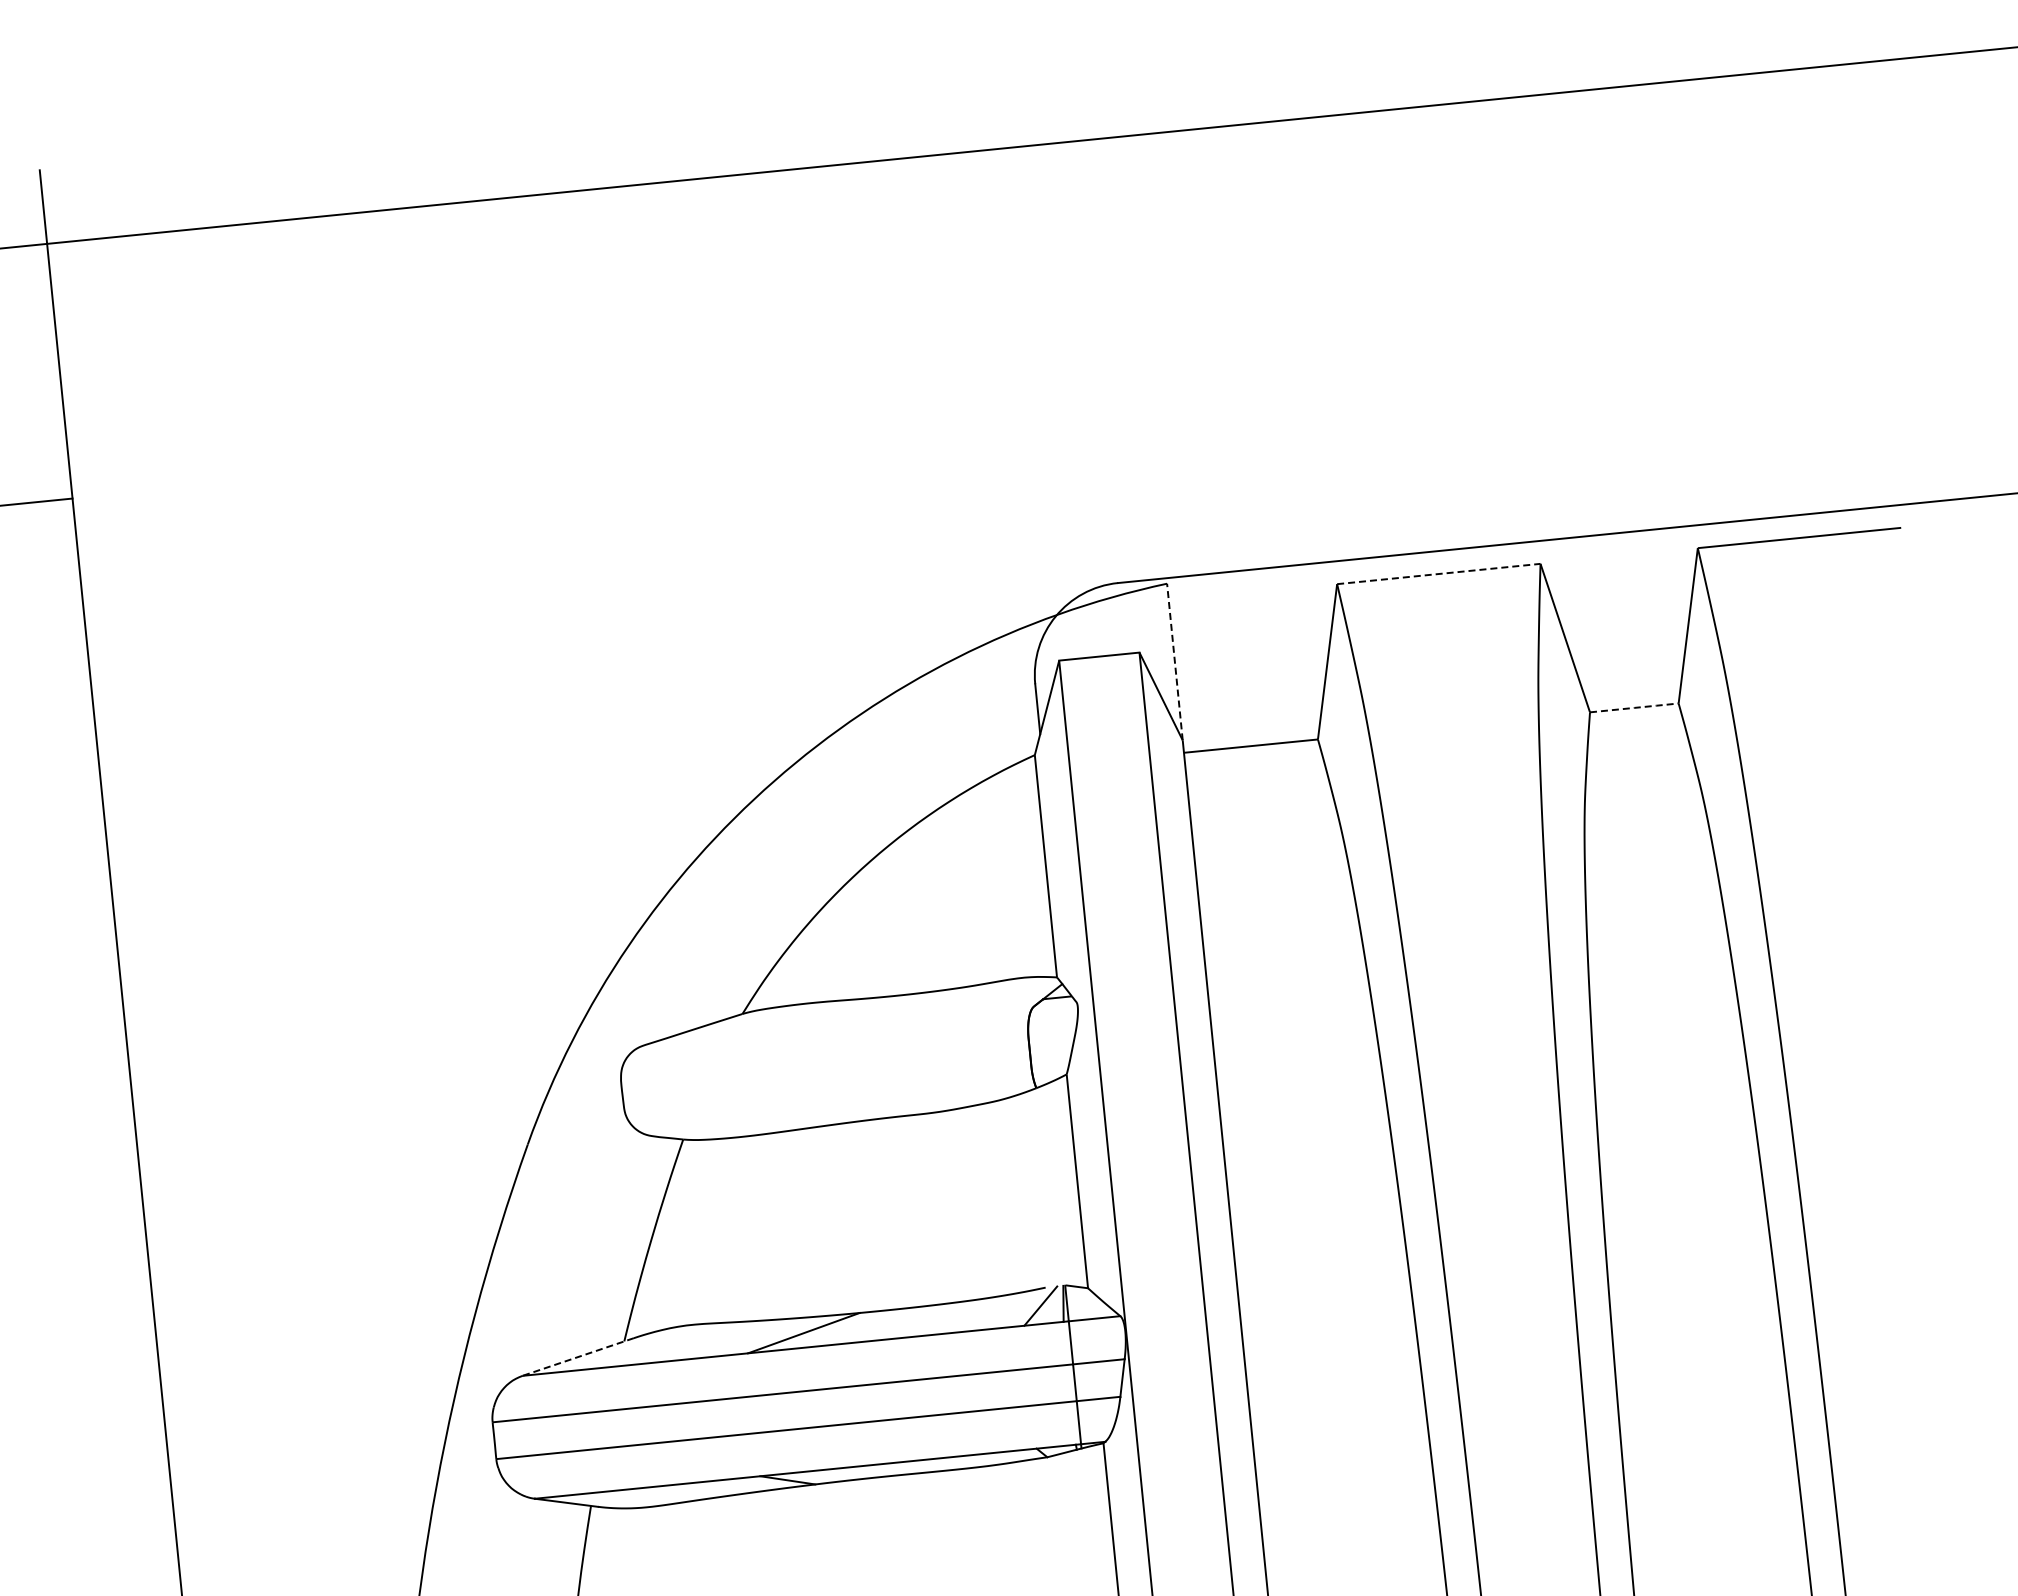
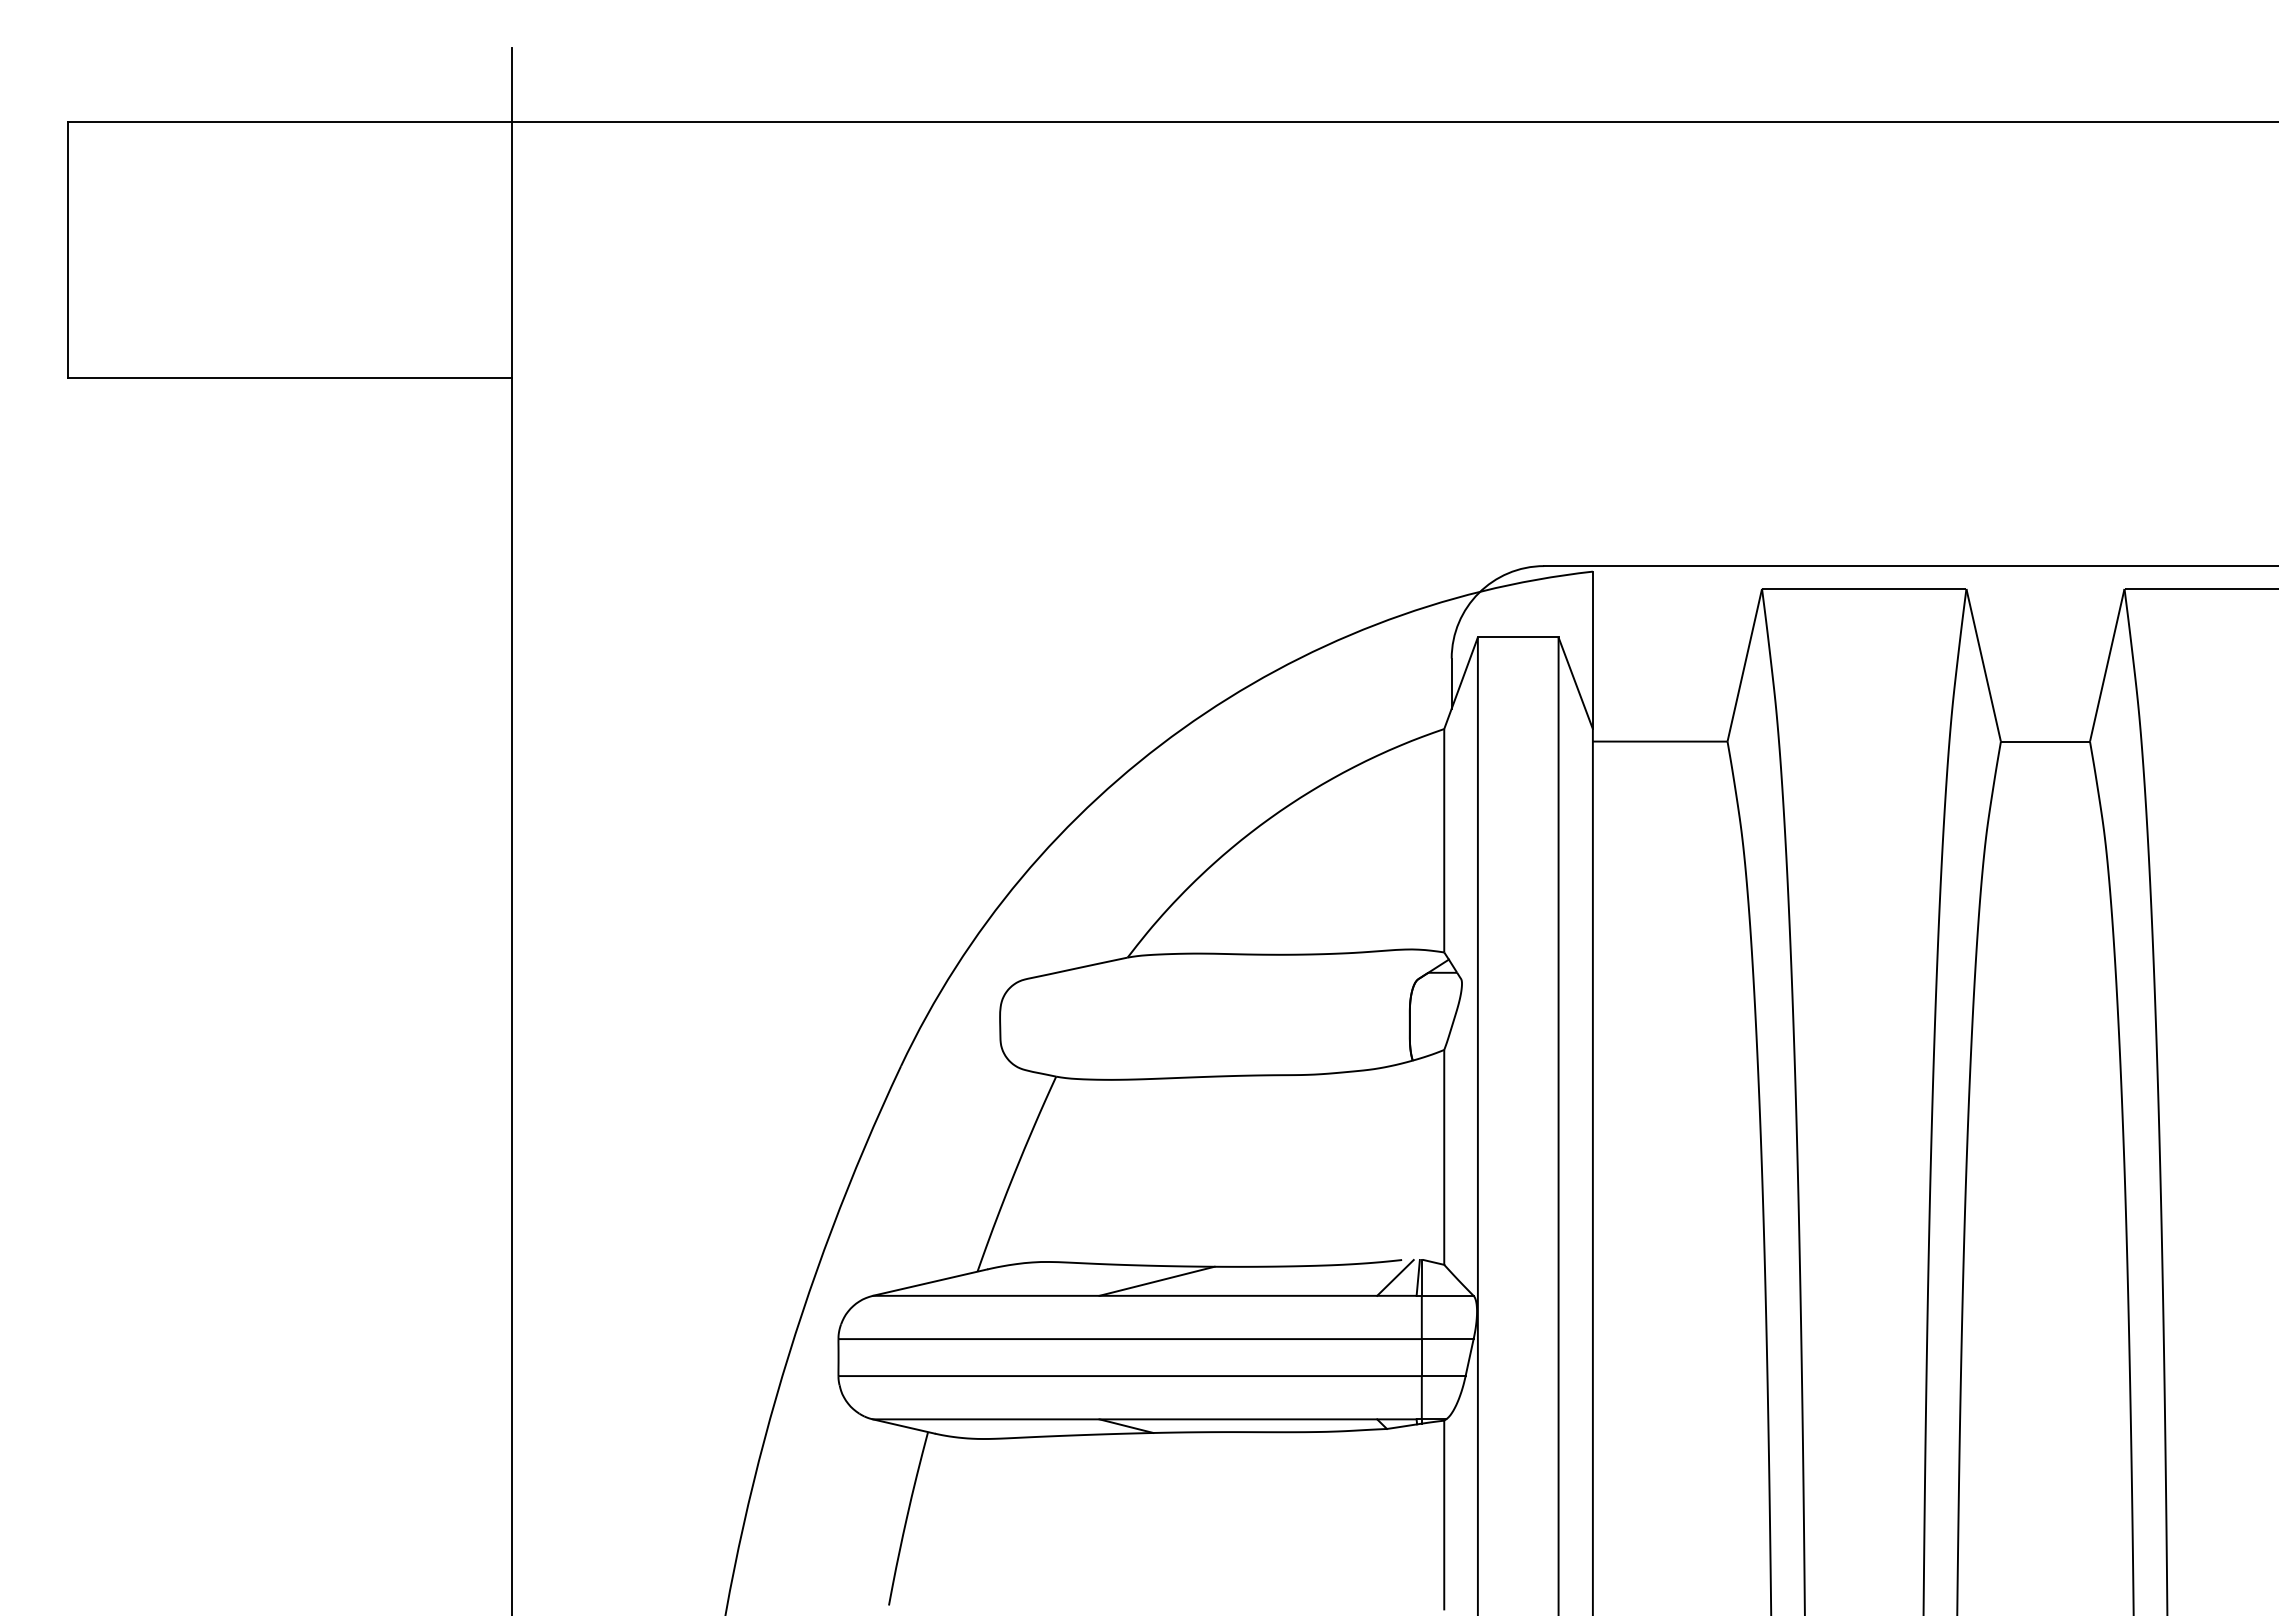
line: (1439, 573) -> (1864, 588), dashed -> solid
line: (1174, 662) -> (1592, 650), dashed -> solid
line: (1635, 707) -> (2046, 741), dashed -> solid
line: (578, 1356) -> (930, 1282), dashed -> solid

